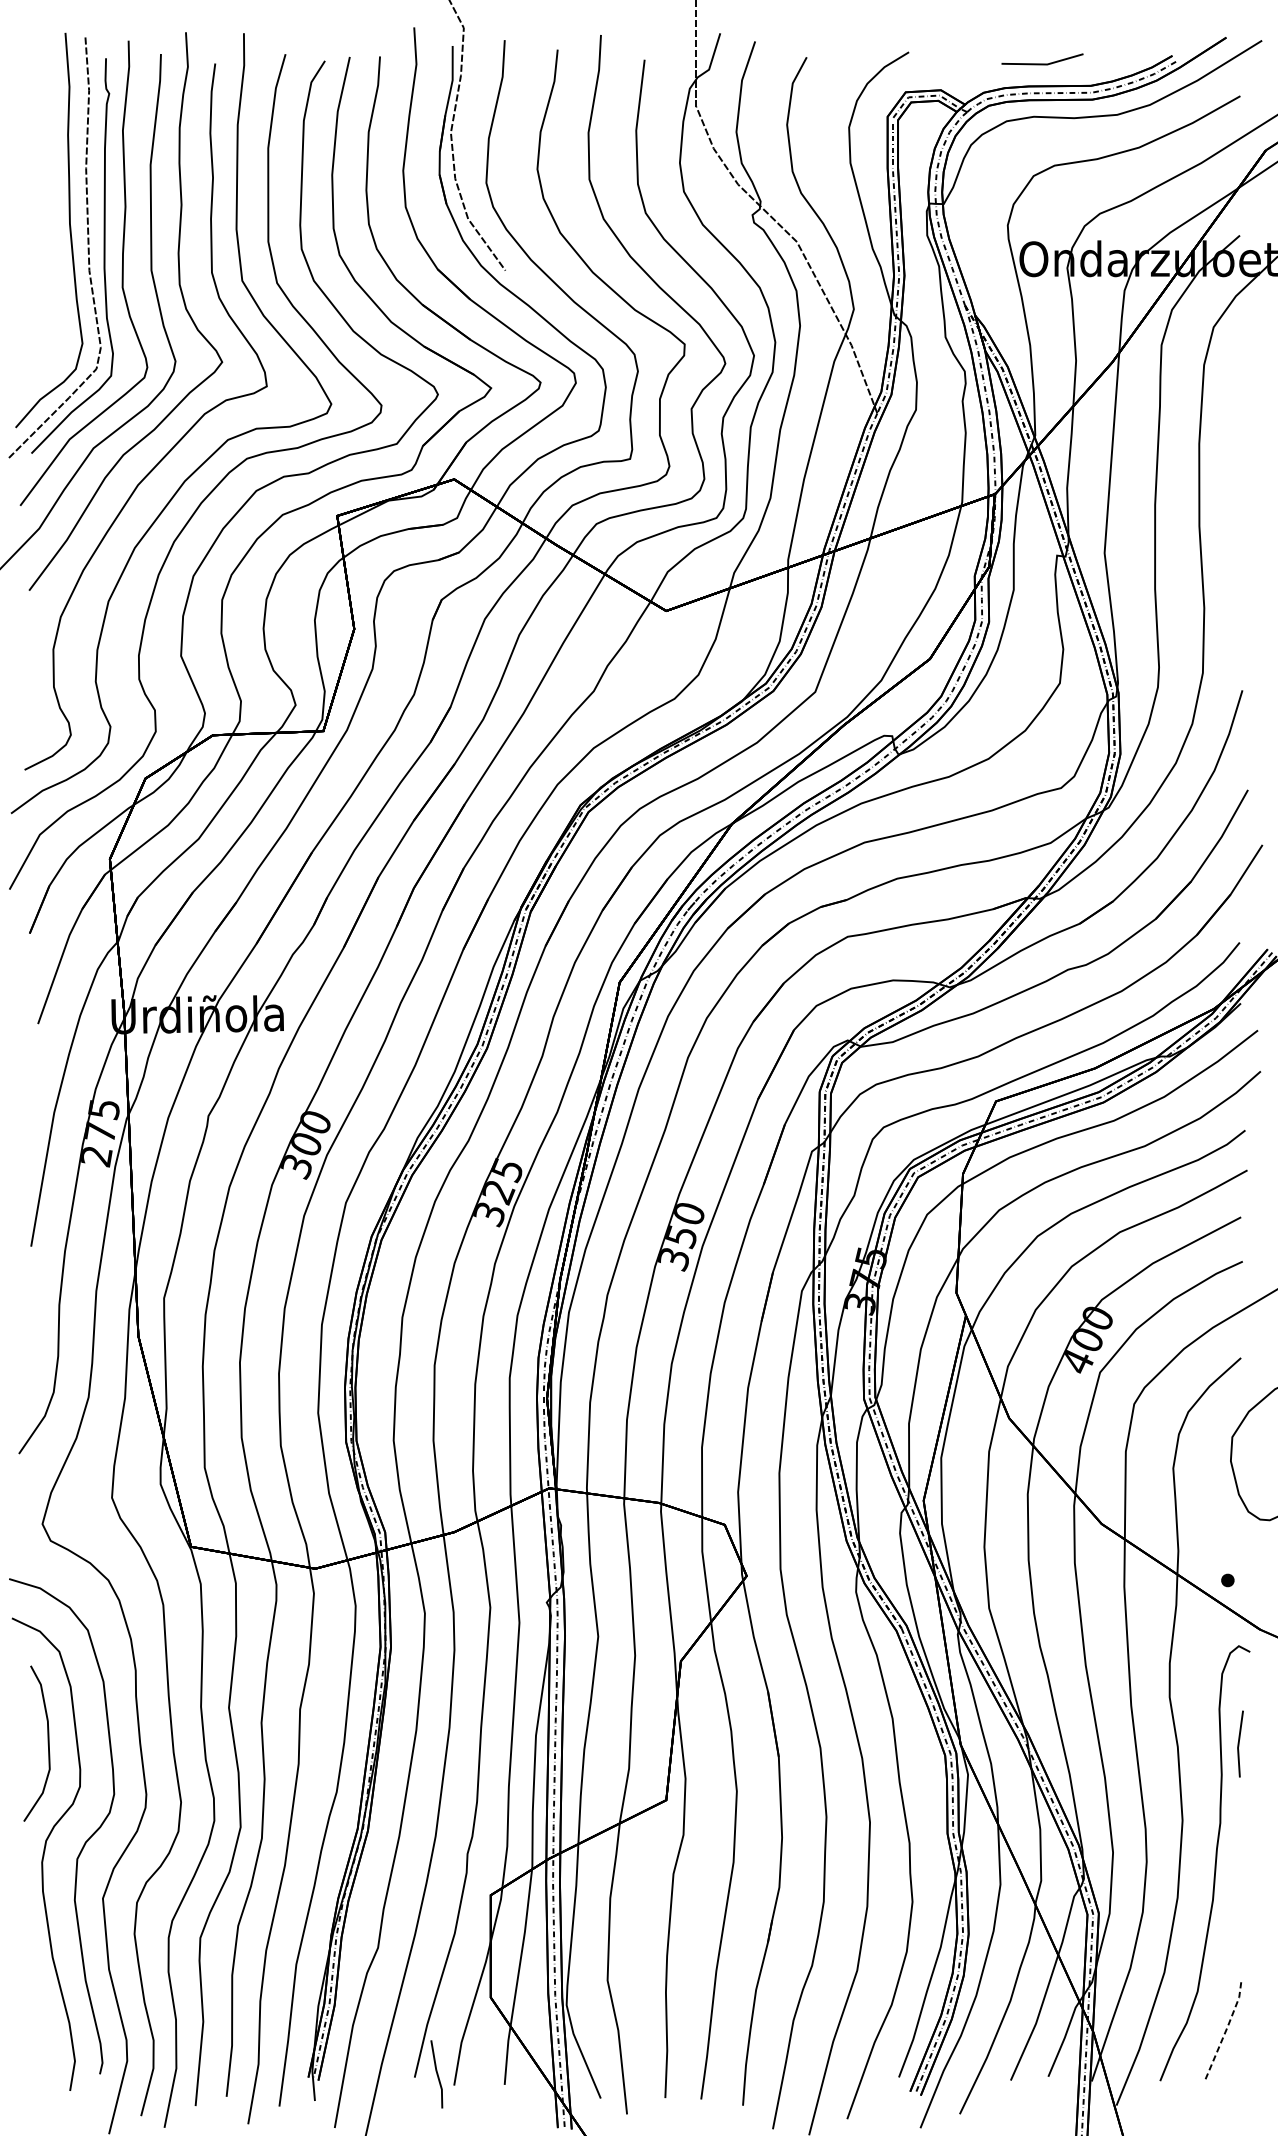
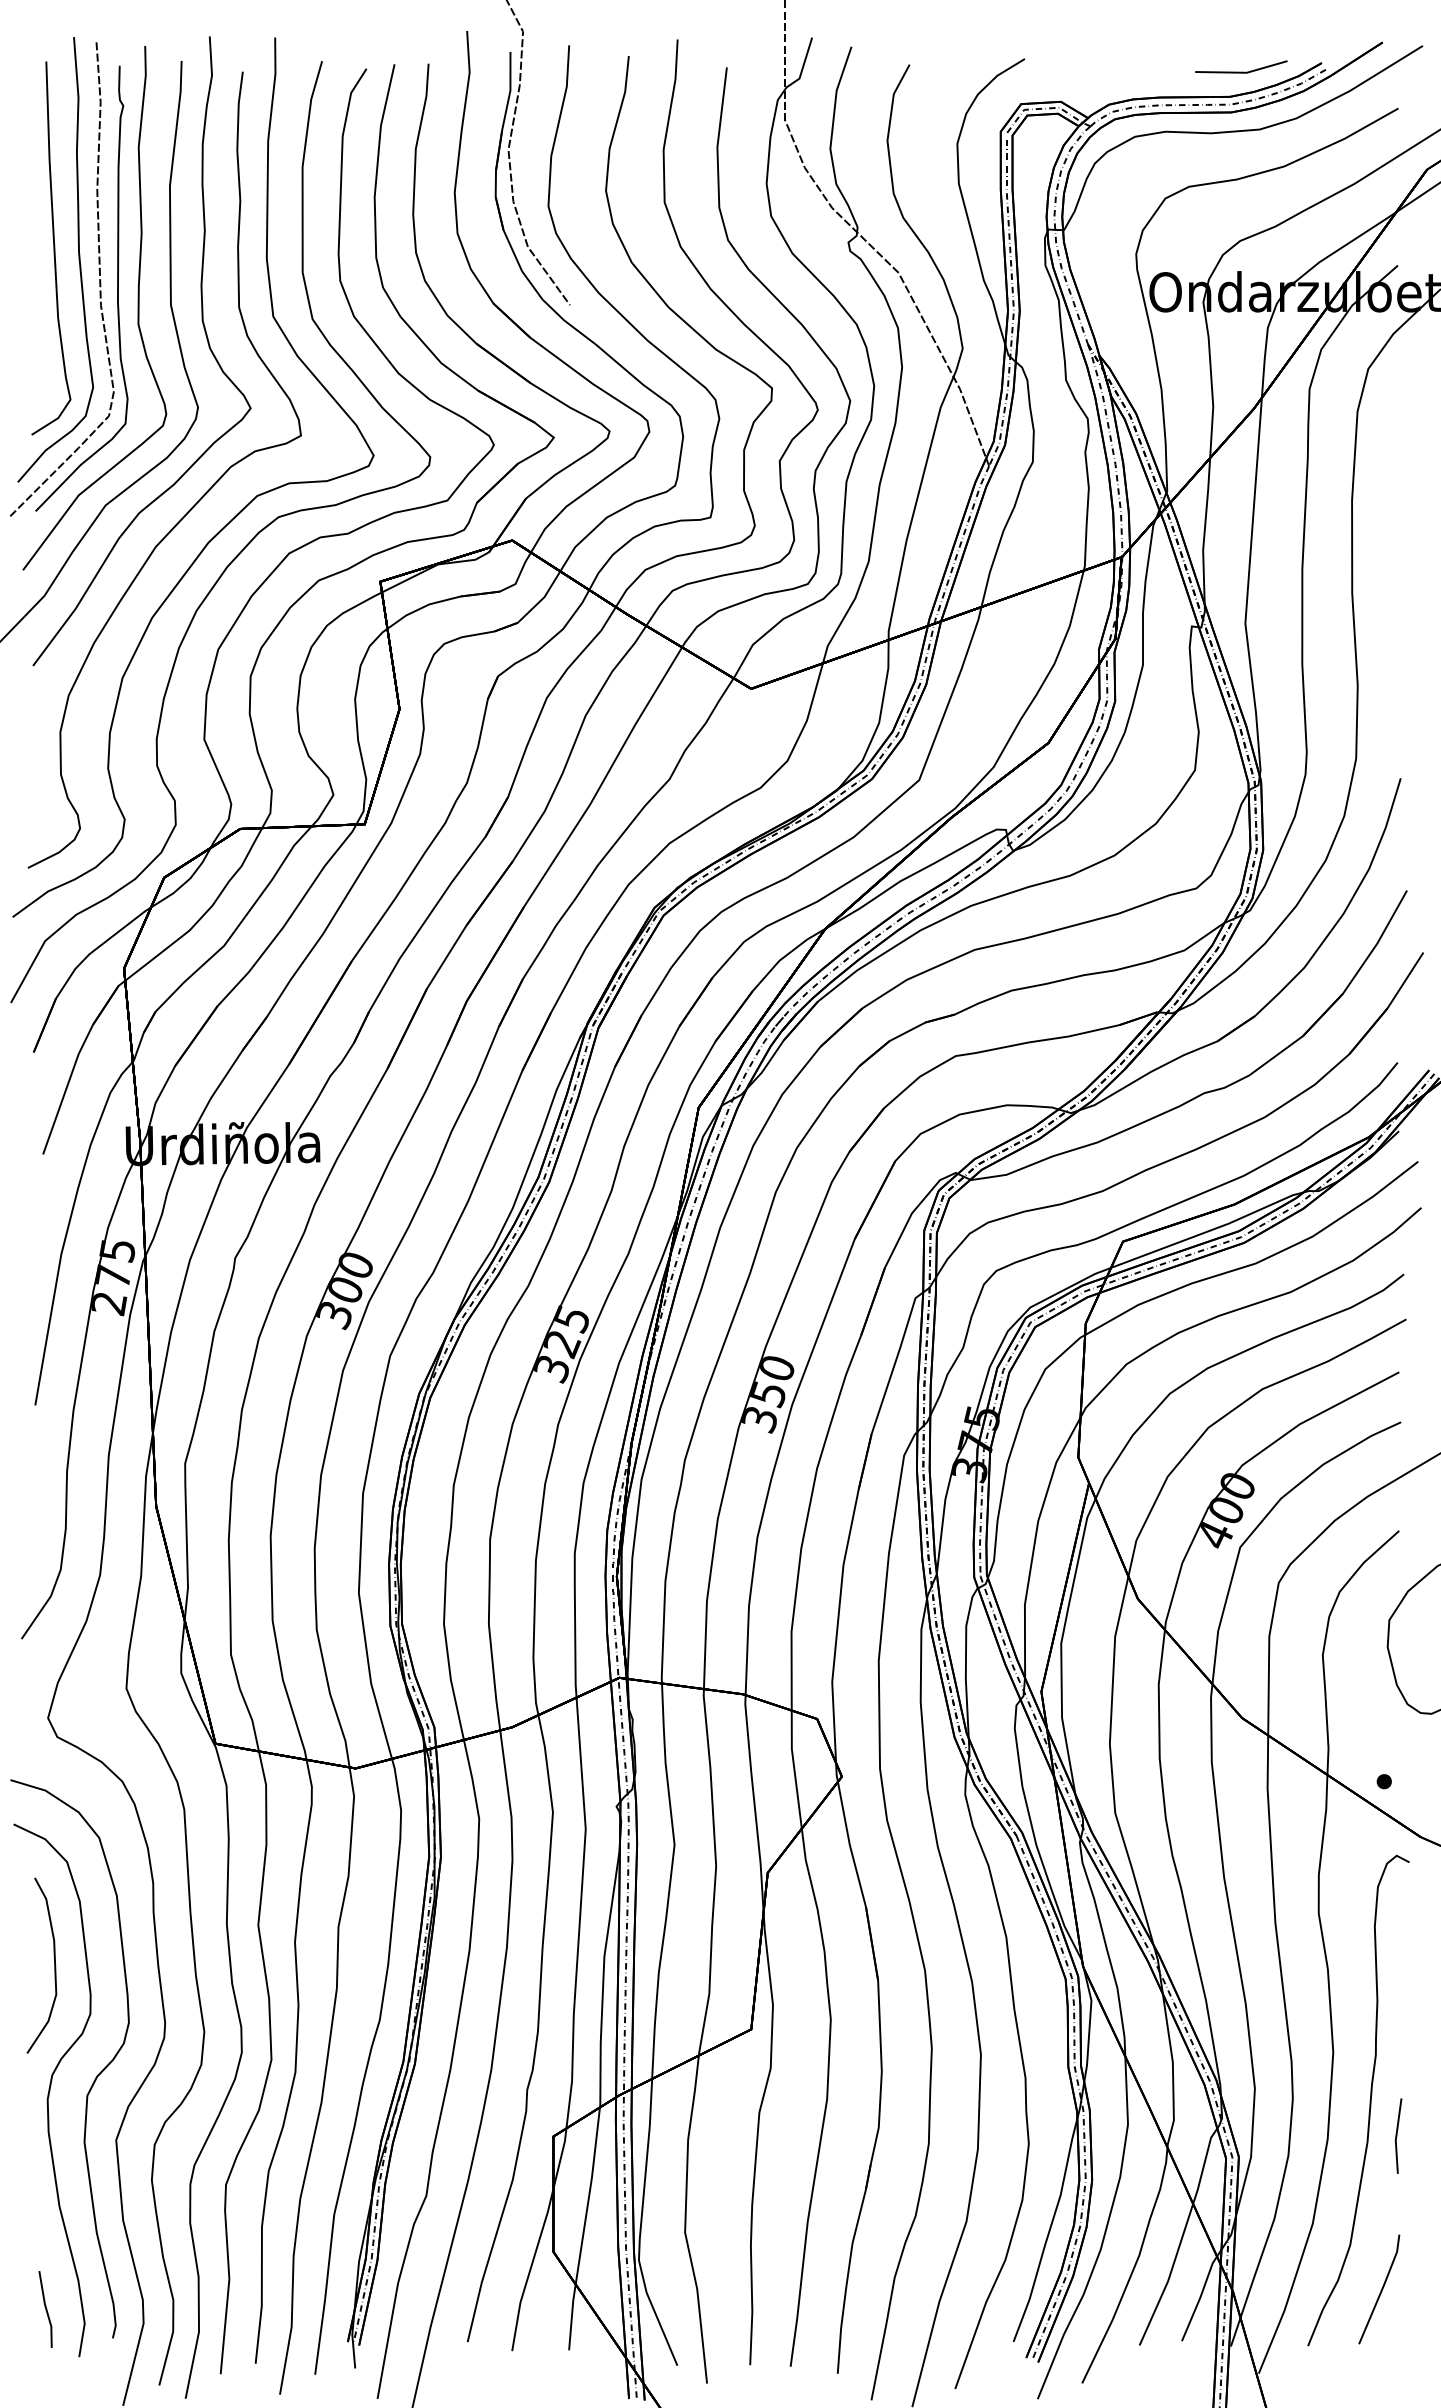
line: (1042, 63) -> (1241, 71), moved
curve: (47, 220) -> (53, 248), added
line: (1239, 1743) -> (1397, 2135), moved
line: (1226, 2030) -> (1382, 2289), dashed -> solid
line: (436, 2074) -> (45, 2309), moved

